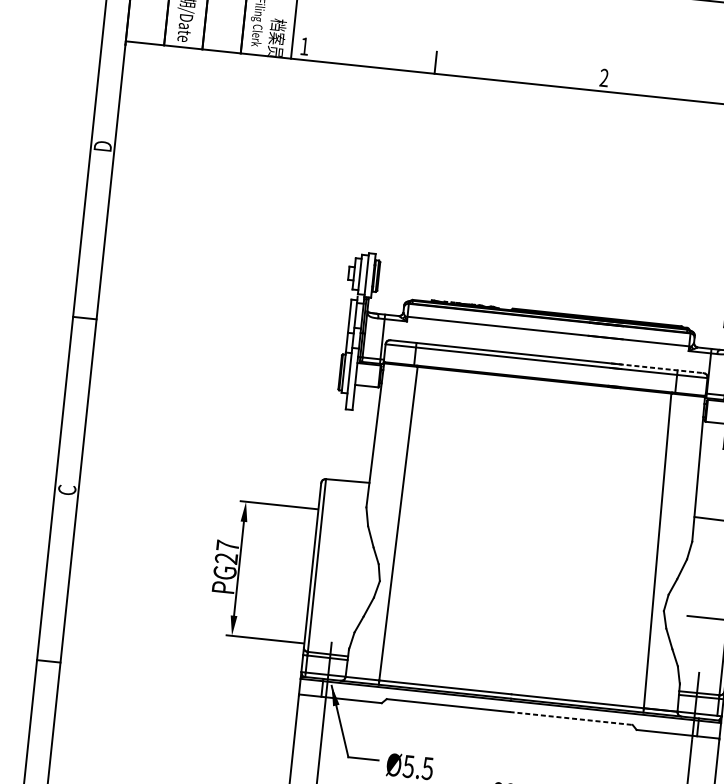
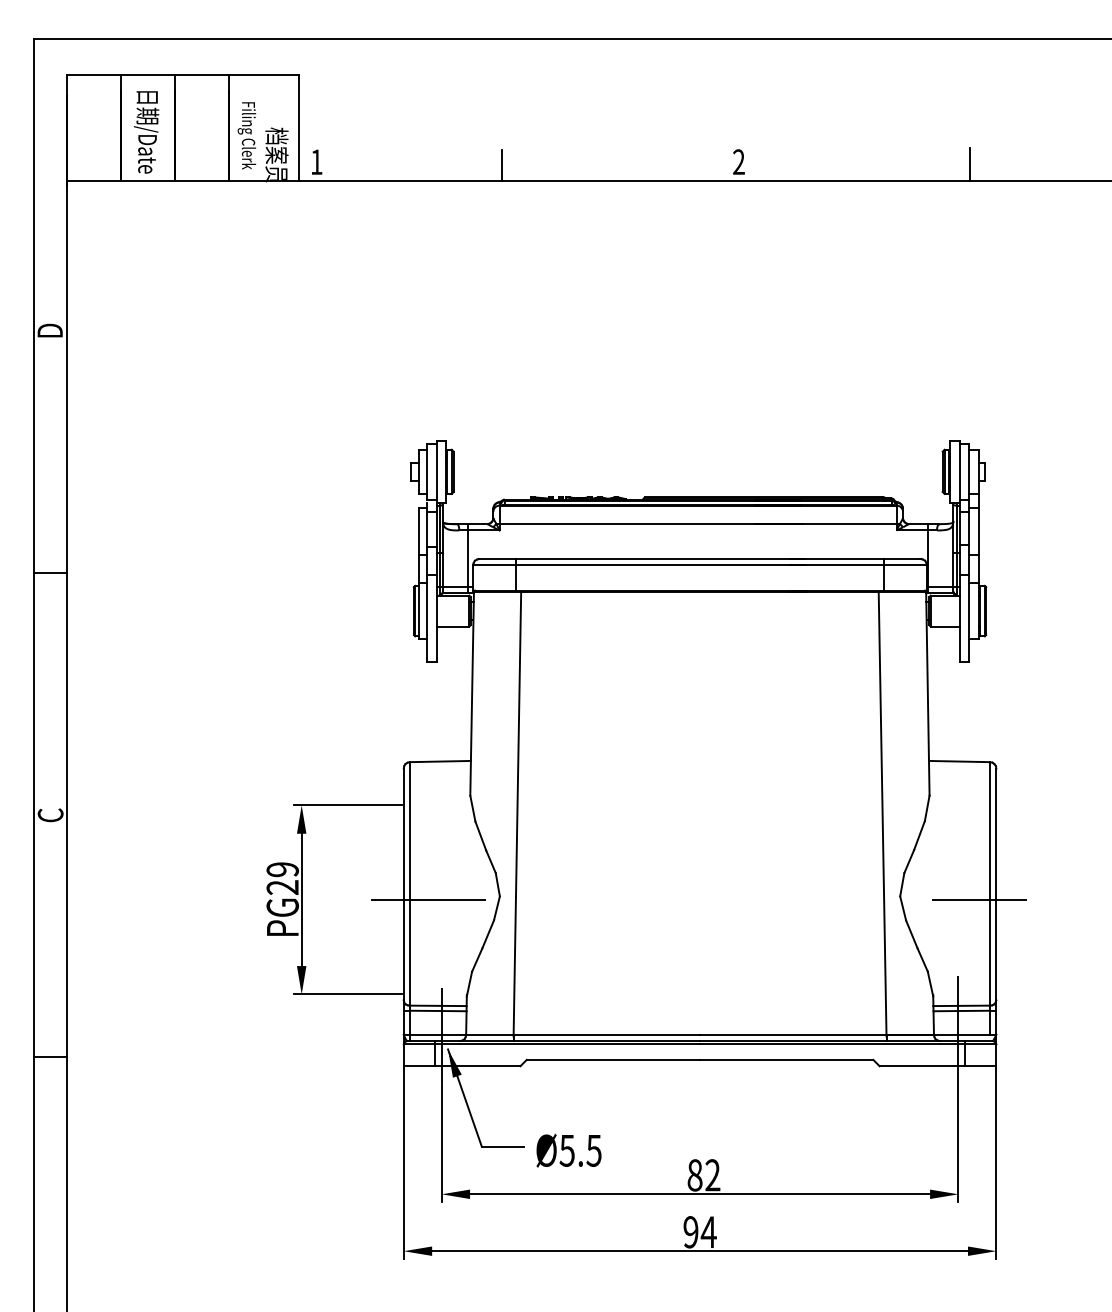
line: (657, 368) -> (855, 559), dashed -> solid
text: (227, 545) -> (282, 869), PG27 -> PG29
line: (329, 577) -> (428, 899), added
line: (571, 718) -> (786, 1059), dashed -> solid

